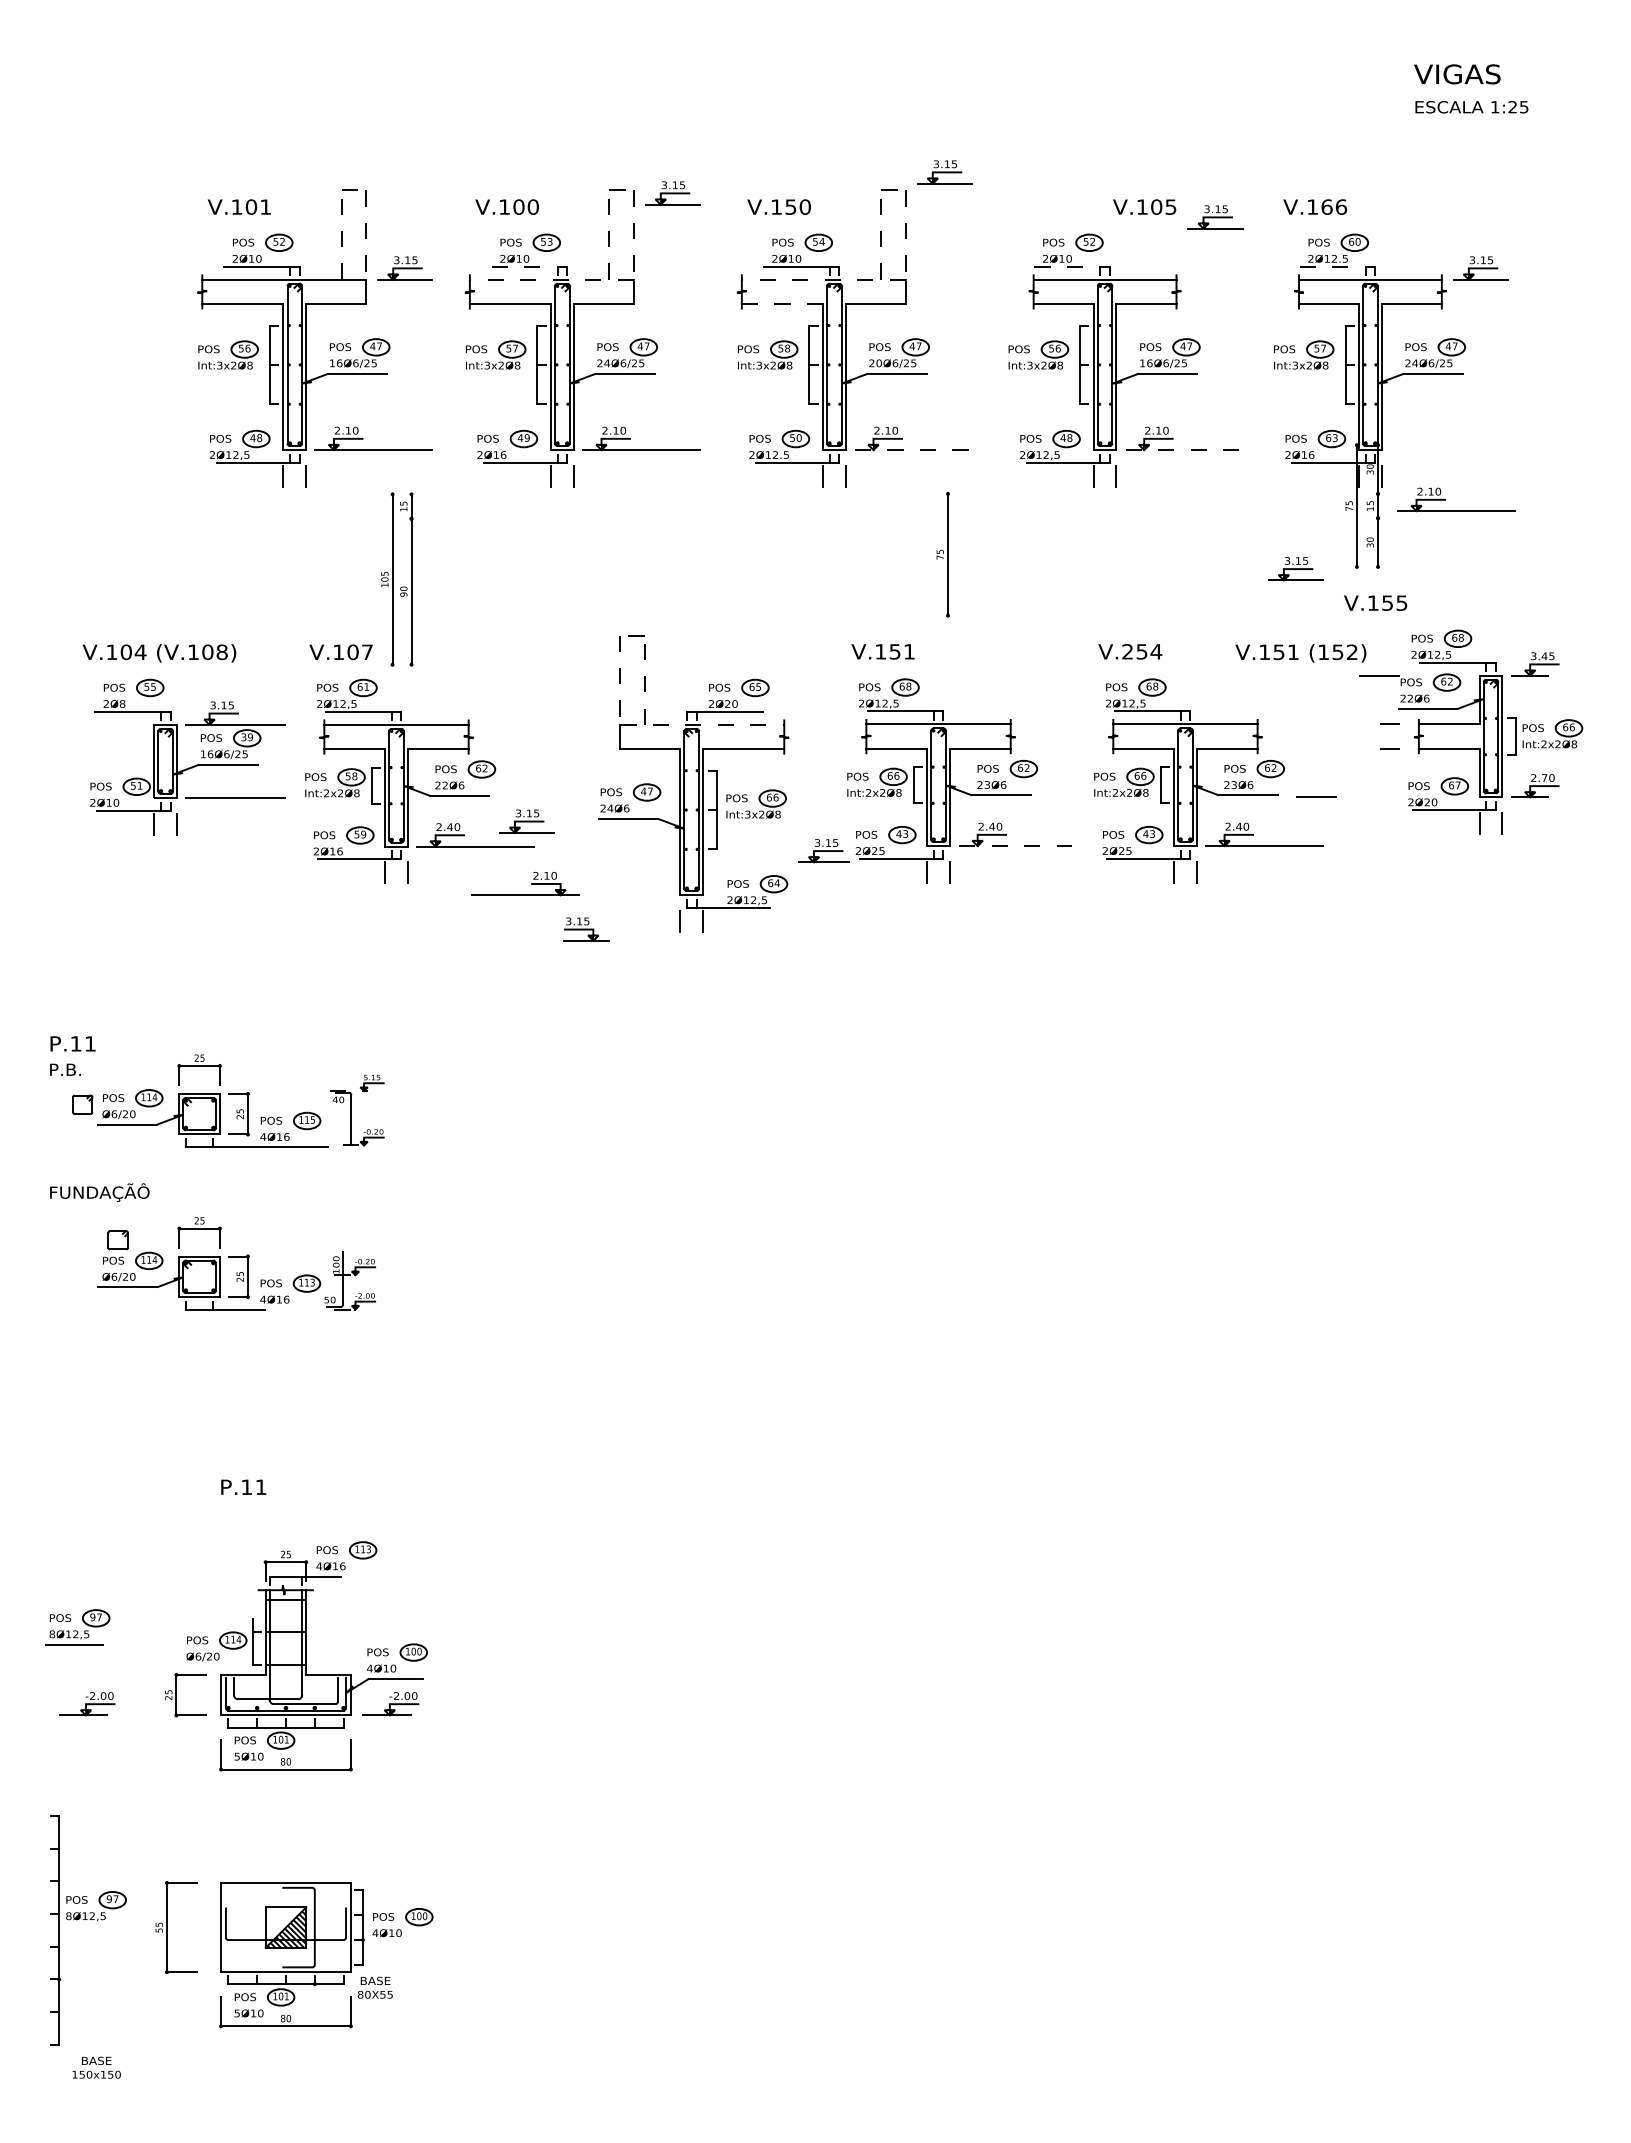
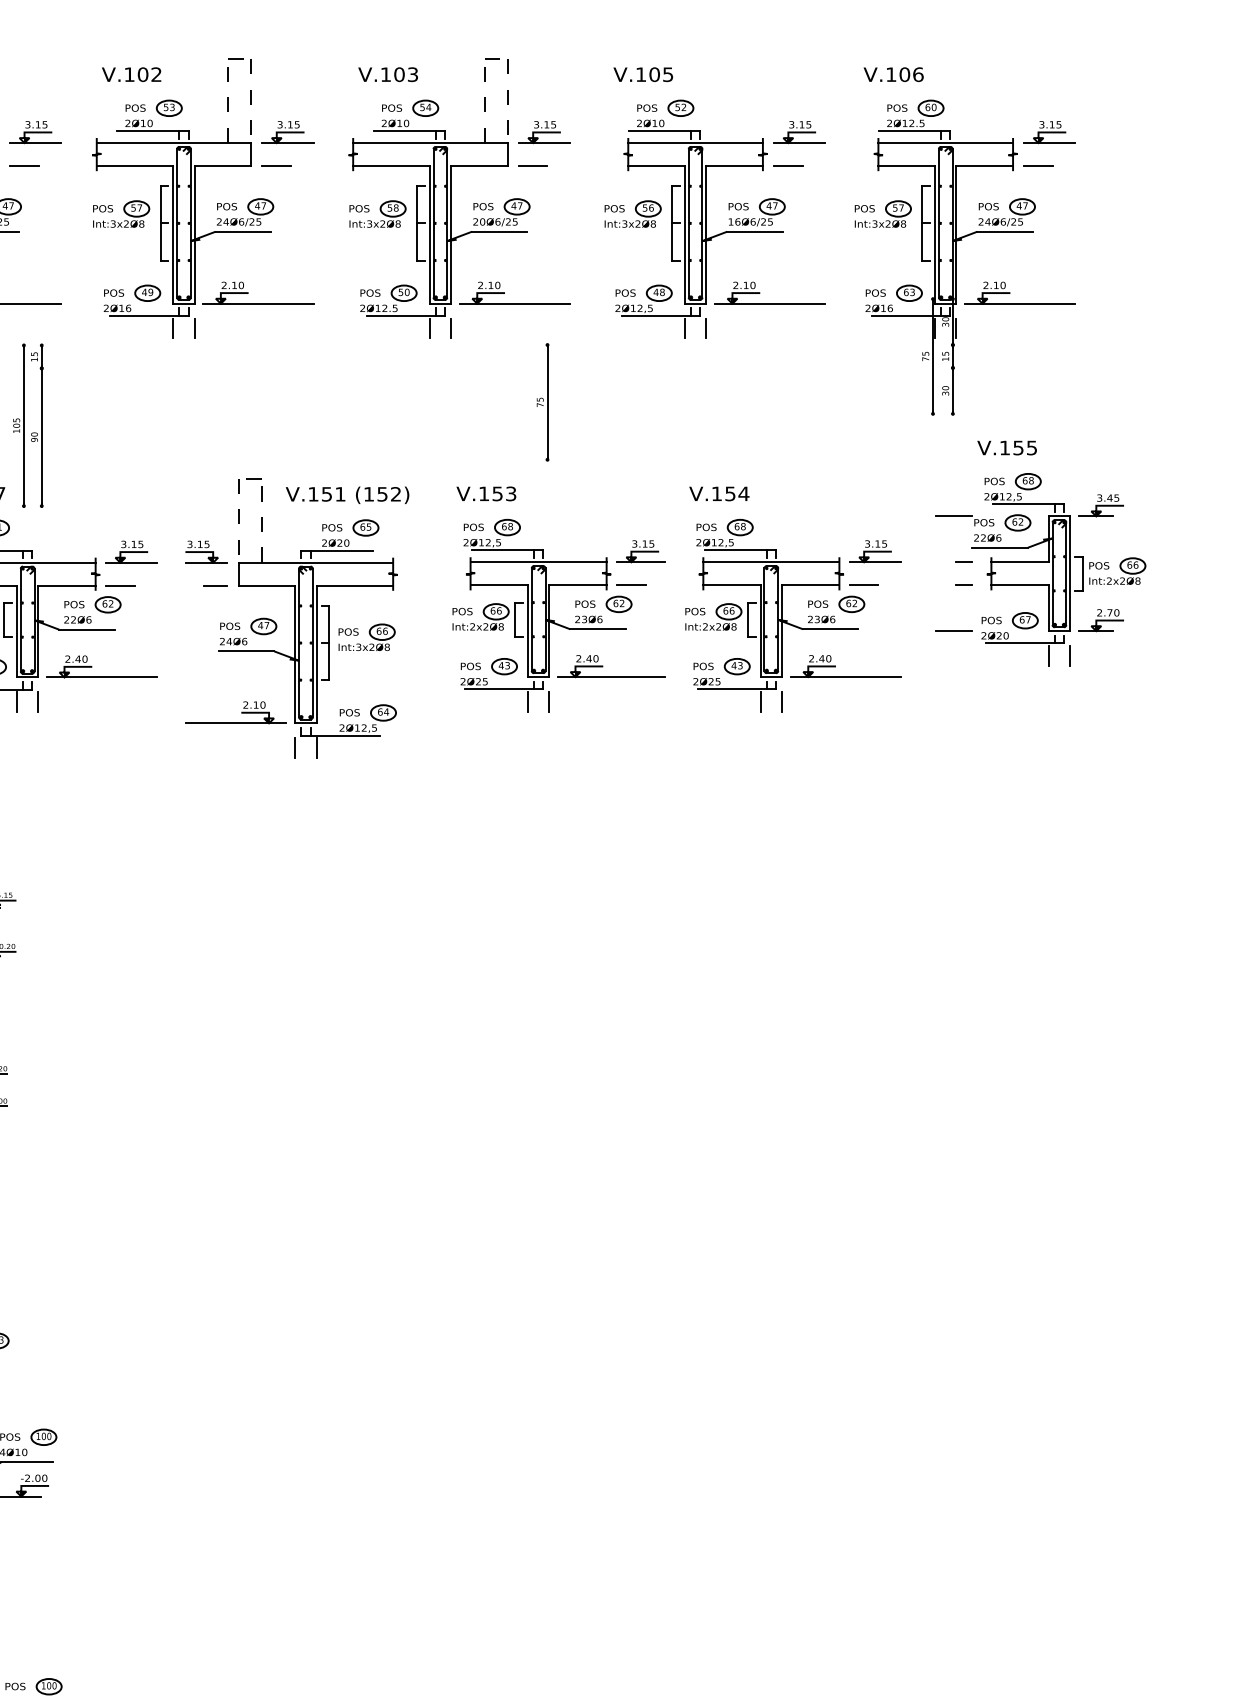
part: (944, 172) -> (544, 132), moved
part: (672, 193) -> (287, 132), moved
text: (532, 206) -> (155, 74), V.100 -> V.102
text: (797, 206) -> (405, 74), V.150 -> V.103
text: (1144, 206) -> (643, 74), moved
text: (1326, 206) -> (904, 74), V.166 -> V.106
part: (1215, 217) -> (799, 132), moved
line: (529, 266) -> (152, 130), dashed -> solid
line: (1072, 266) -> (664, 130), dashed -> solid
line: (1337, 266) -> (914, 130), dashed -> solid
line: (551, 279) -> (173, 142), dashed -> solid
line: (823, 279) -> (430, 142), dashed -> solid
line: (1468, 303) -> (1038, 165), added
line: (393, 304) -> (24, 166), added
line: (660, 304) -> (276, 166), added
line: (782, 304) -> (391, 166), dashed -> solid
line: (932, 304) -> (532, 166), added
line: (1203, 304) -> (788, 166), added
line: (913, 450) -> (514, 304), dashed -> solid
line: (1184, 450) -> (770, 304), dashed -> solid
part: (1445, 499) -> (1009, 292), moved
part: (1295, 569) -> (875, 552), moved
text: (1375, 602) -> (1007, 447), moved
text: (909, 651) -> (511, 493), V.151 -> V.153
text: (1127, 651) -> (716, 493), V.254 -> V.154
text: (1300, 653) -> (347, 495), moved
line: (702, 724) -> (316, 562), dashed -> solid
line: (595, 748) -> (215, 585), added
line: (1036, 748) -> (630, 585), added
line: (1283, 748) -> (863, 585), added
line: (494, 749) -> (120, 585), added
line: (1316, 796) -> (954, 630), moved
part: (526, 821) -> (131, 552), moved
line: (1015, 846) -> (611, 677), dashed -> solid
part: (823, 851) -> (640, 552), moved
part: (525, 884) -> (235, 713), moved
part: (586, 929) -> (206, 552), moved

